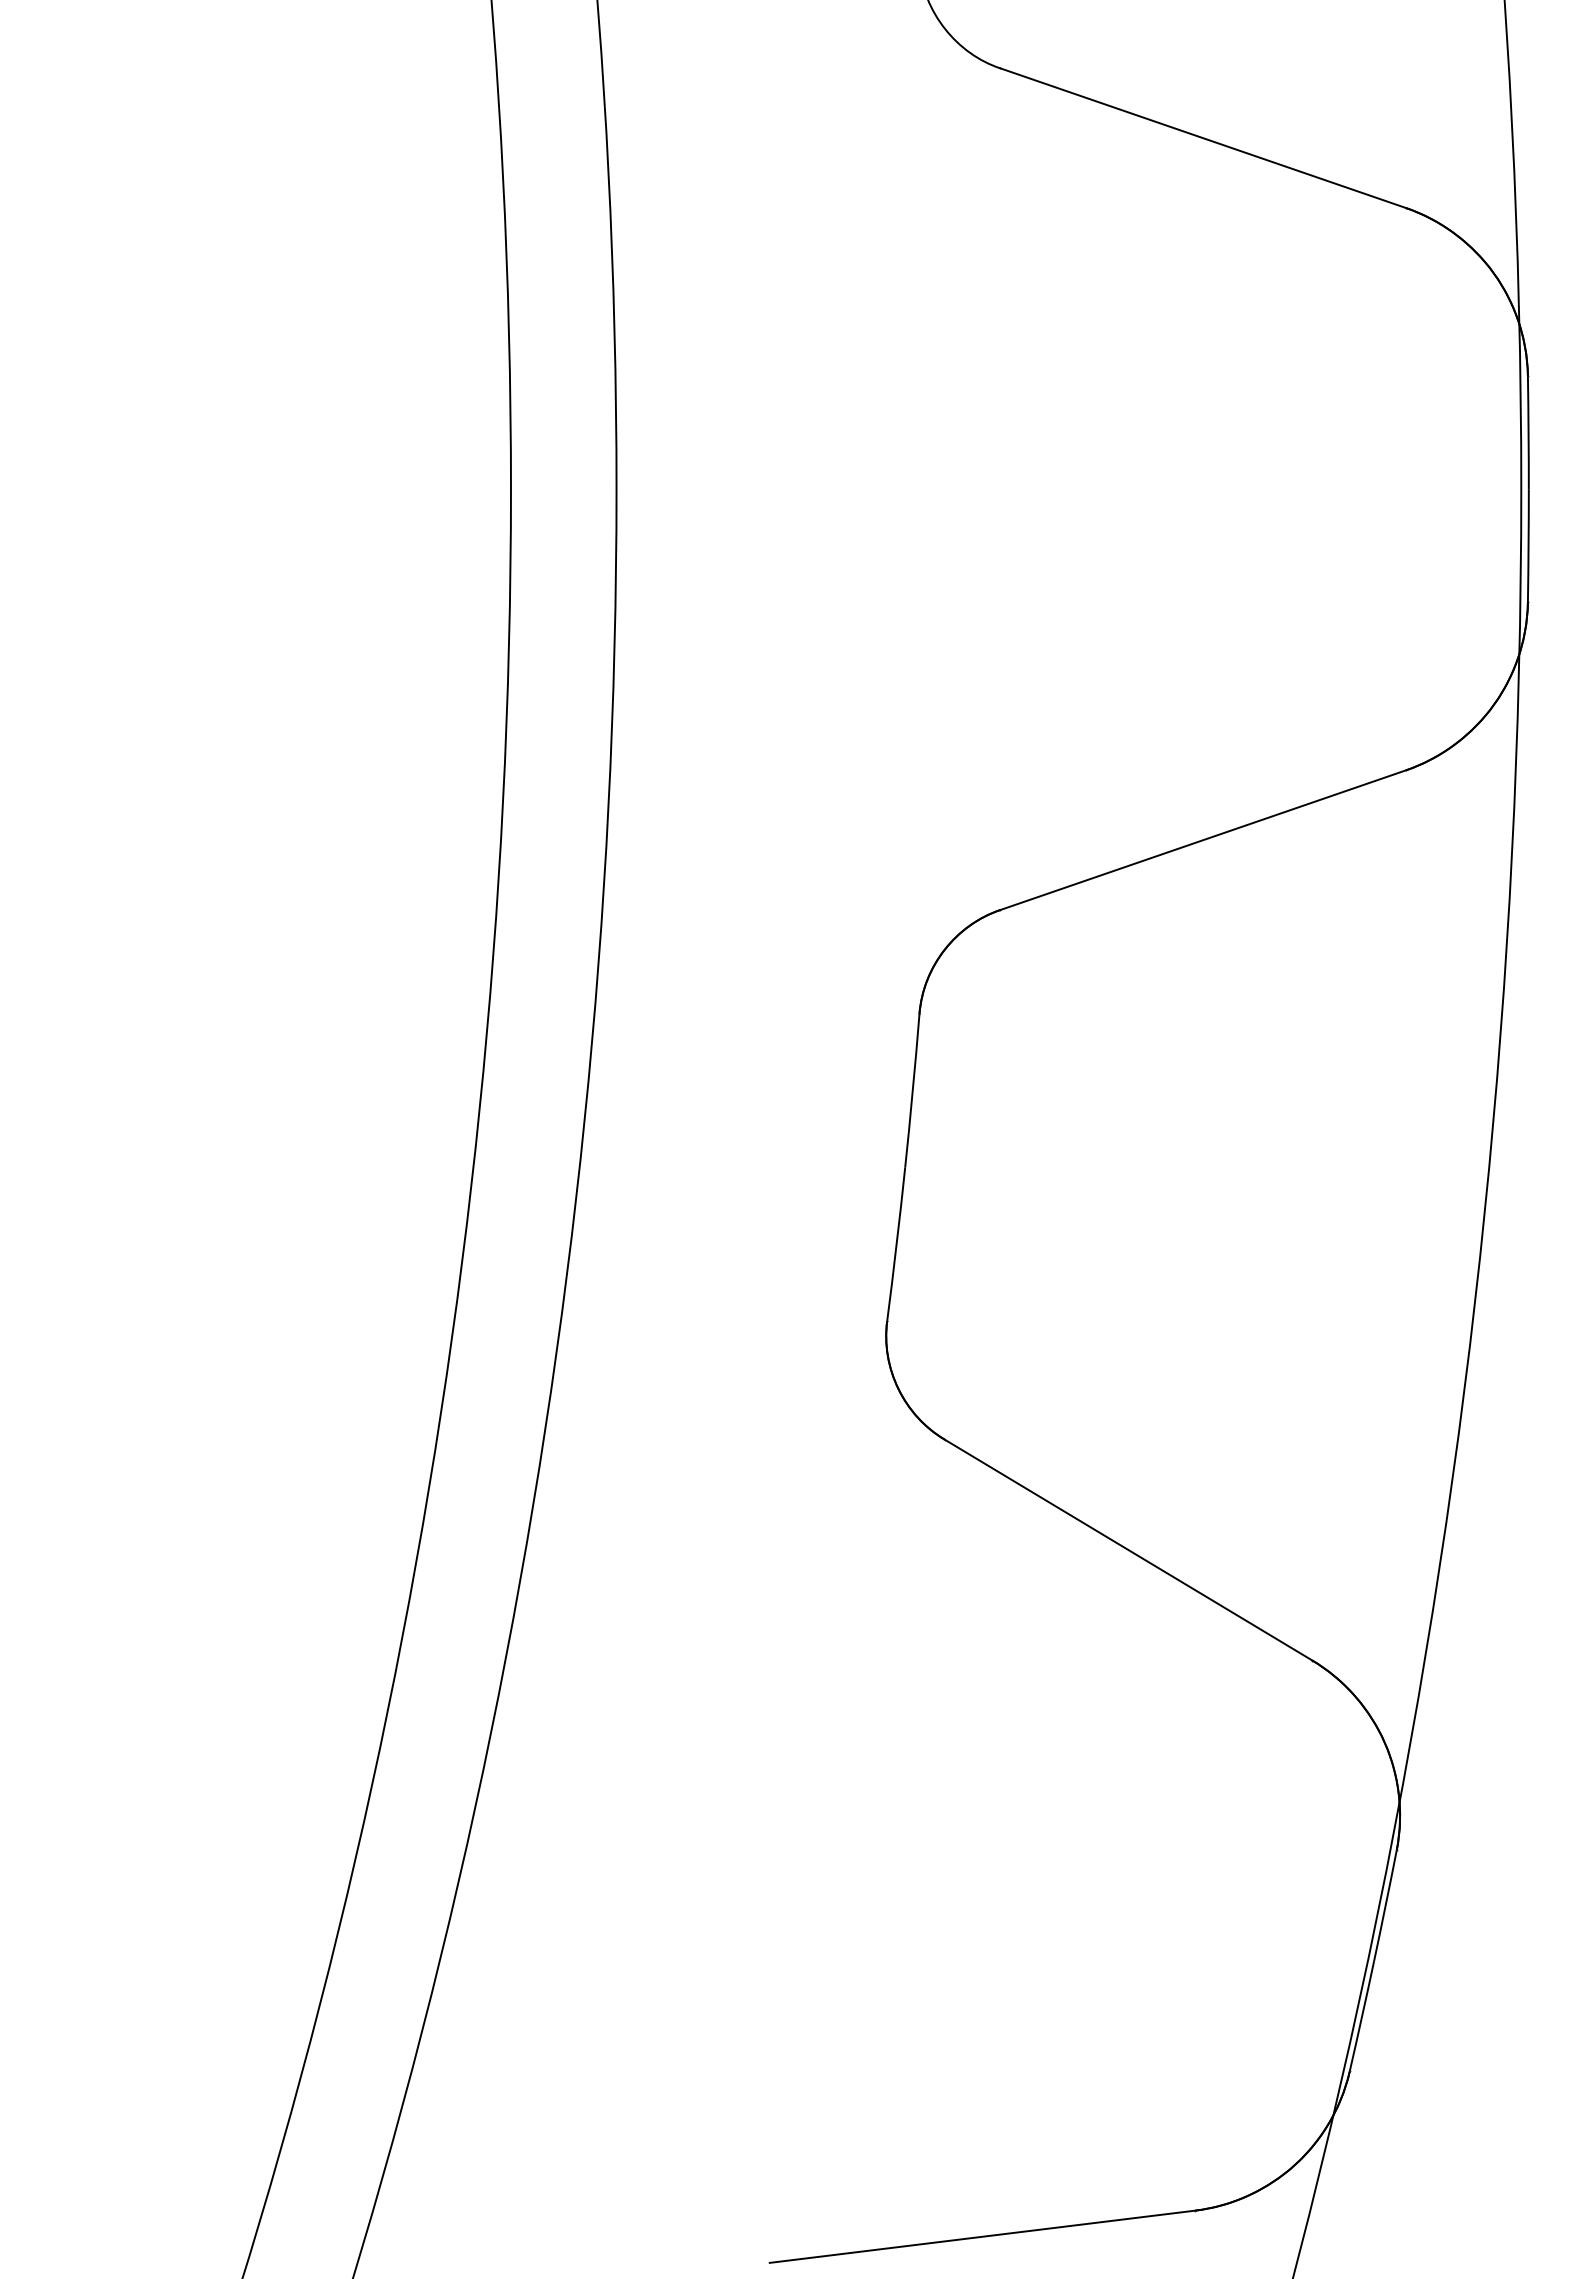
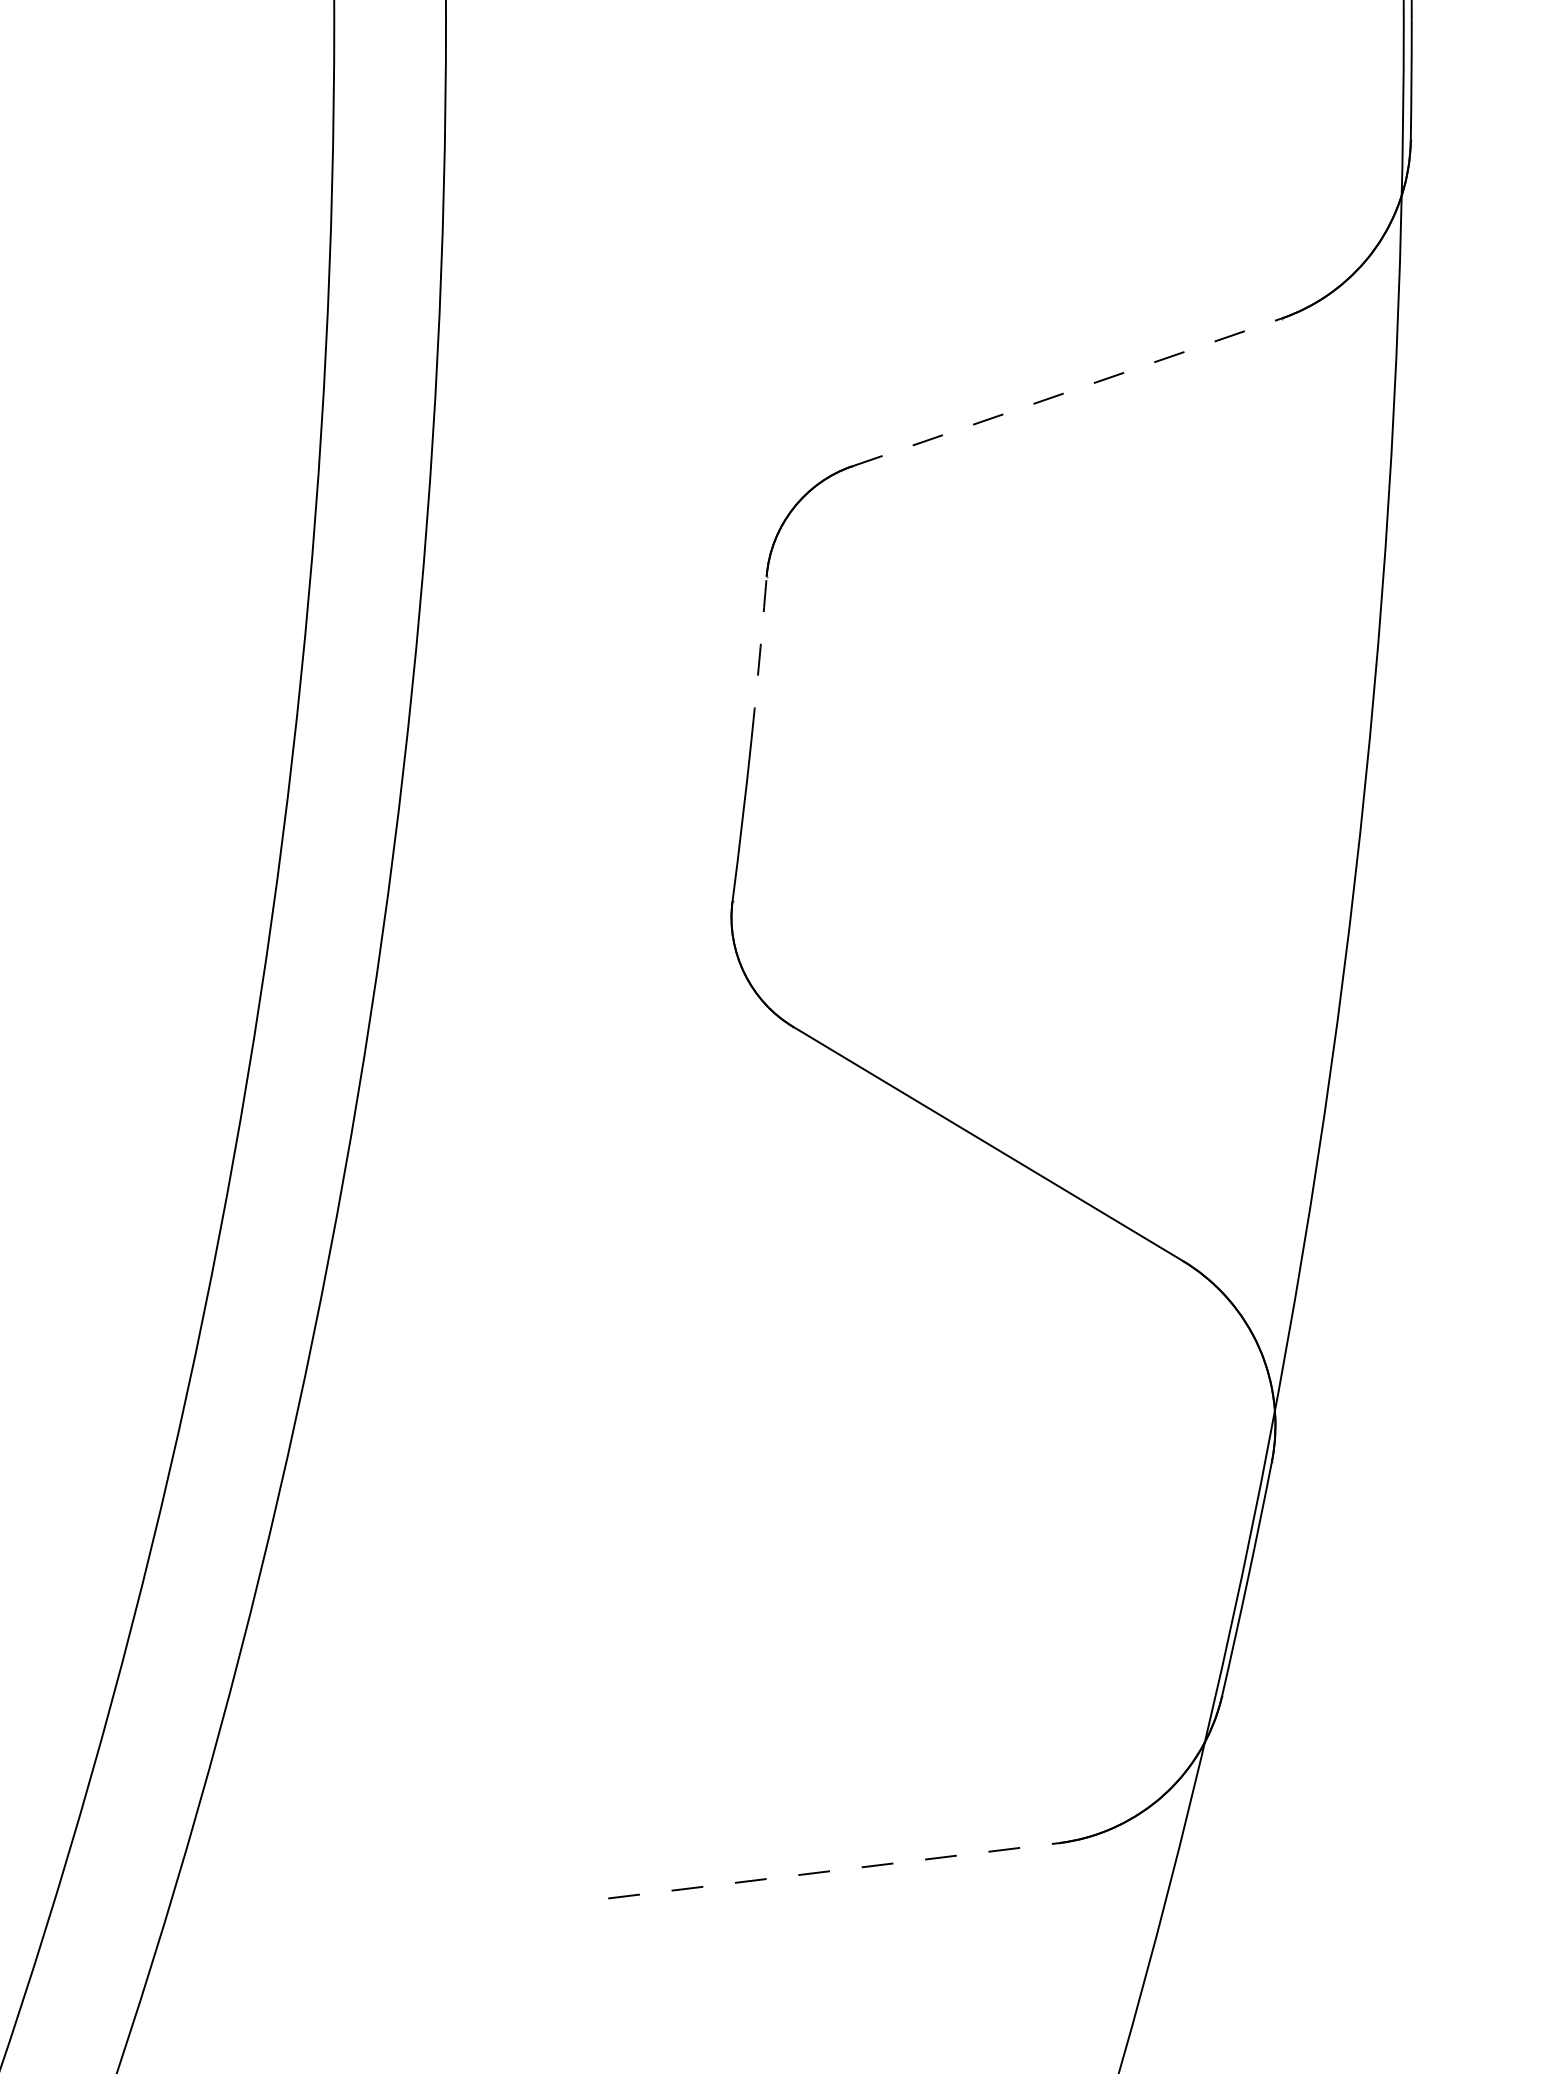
line: (1203, 840) -> (1067, 392), solid -> dashed
arc: (912, 1091) -> (759, 658), solid -> dashed
line: (983, 2236) -> (834, 1870), solid -> dashed

